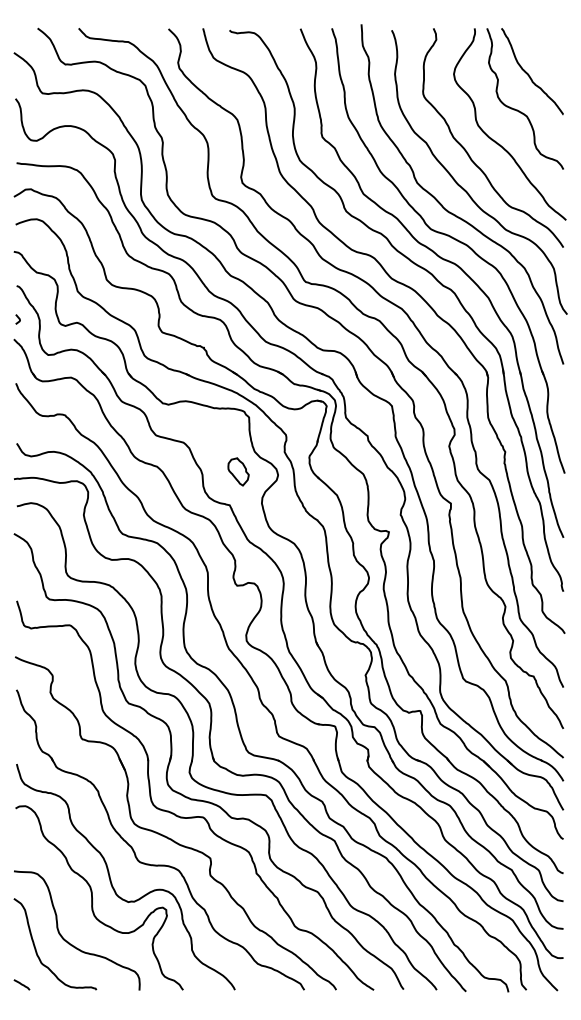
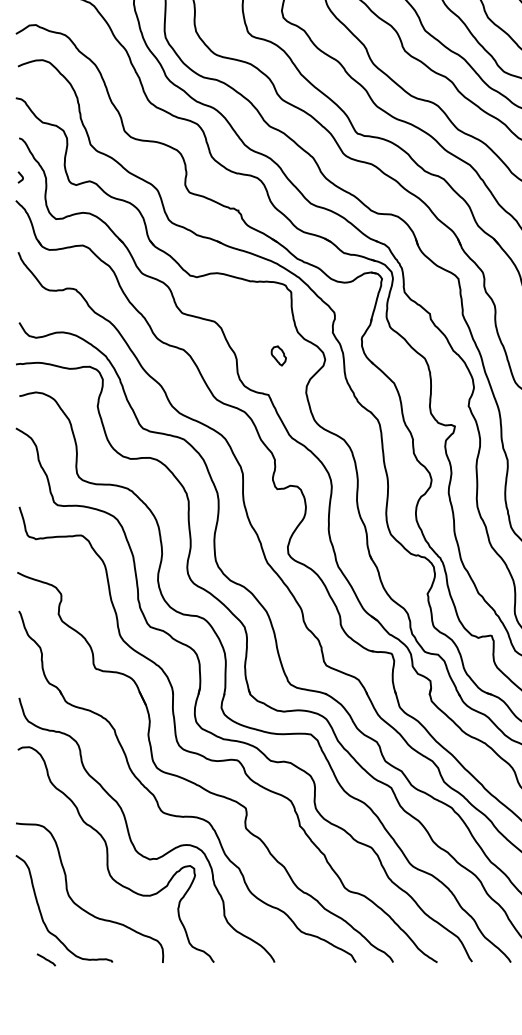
part: (238, 471) -> (278, 355), size x0.6
line: (21, 984) -> (45, 959), moved

